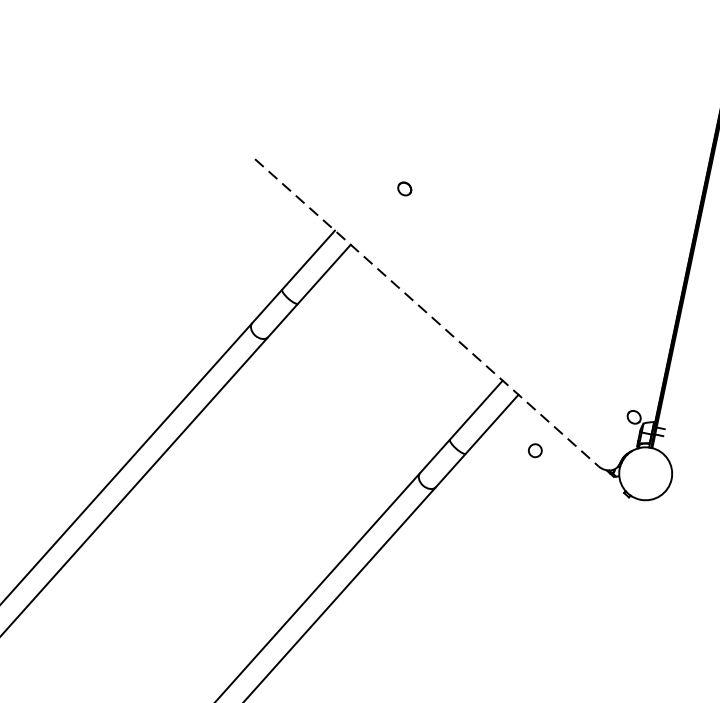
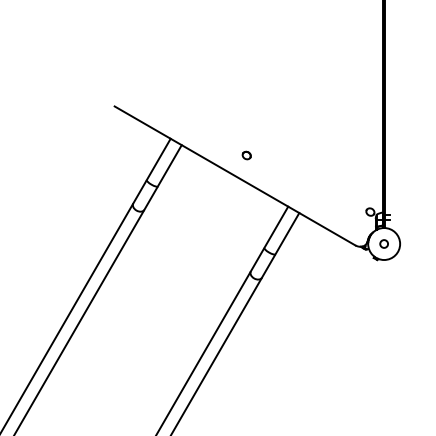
part: (404, 188) -> (246, 155), moved
line: (427, 312) -> (235, 175), dashed -> solid
circle: (534, 449) -> (383, 243), moved

